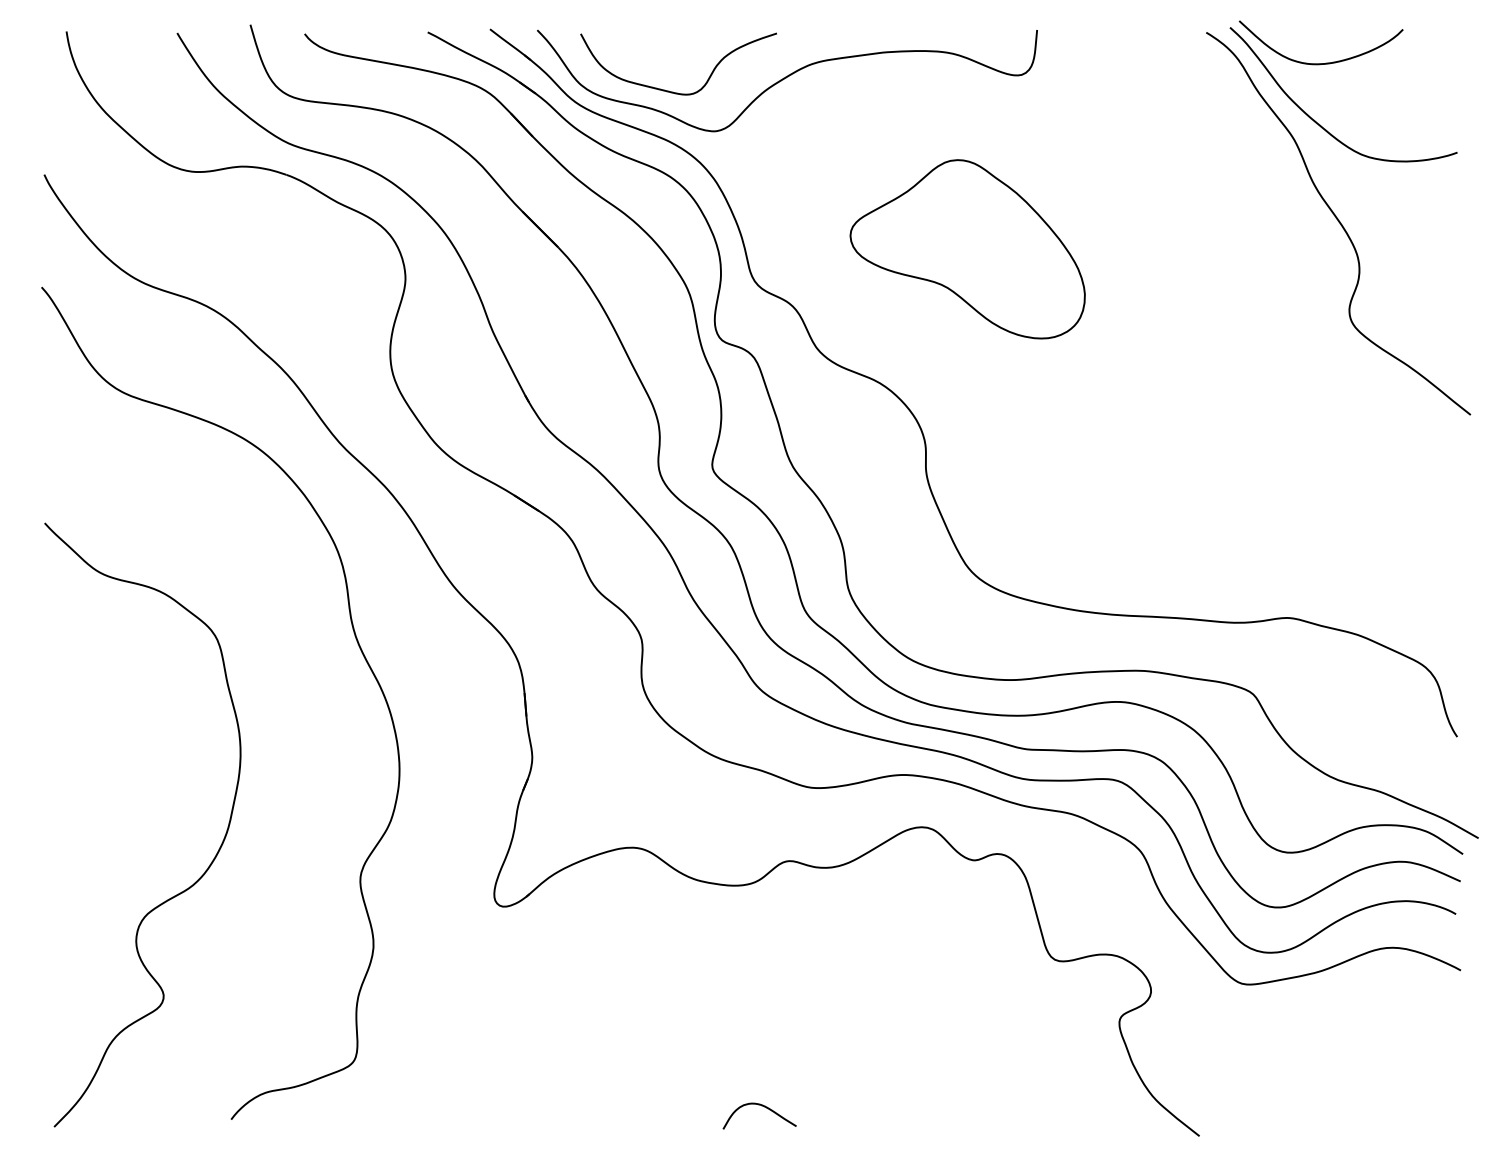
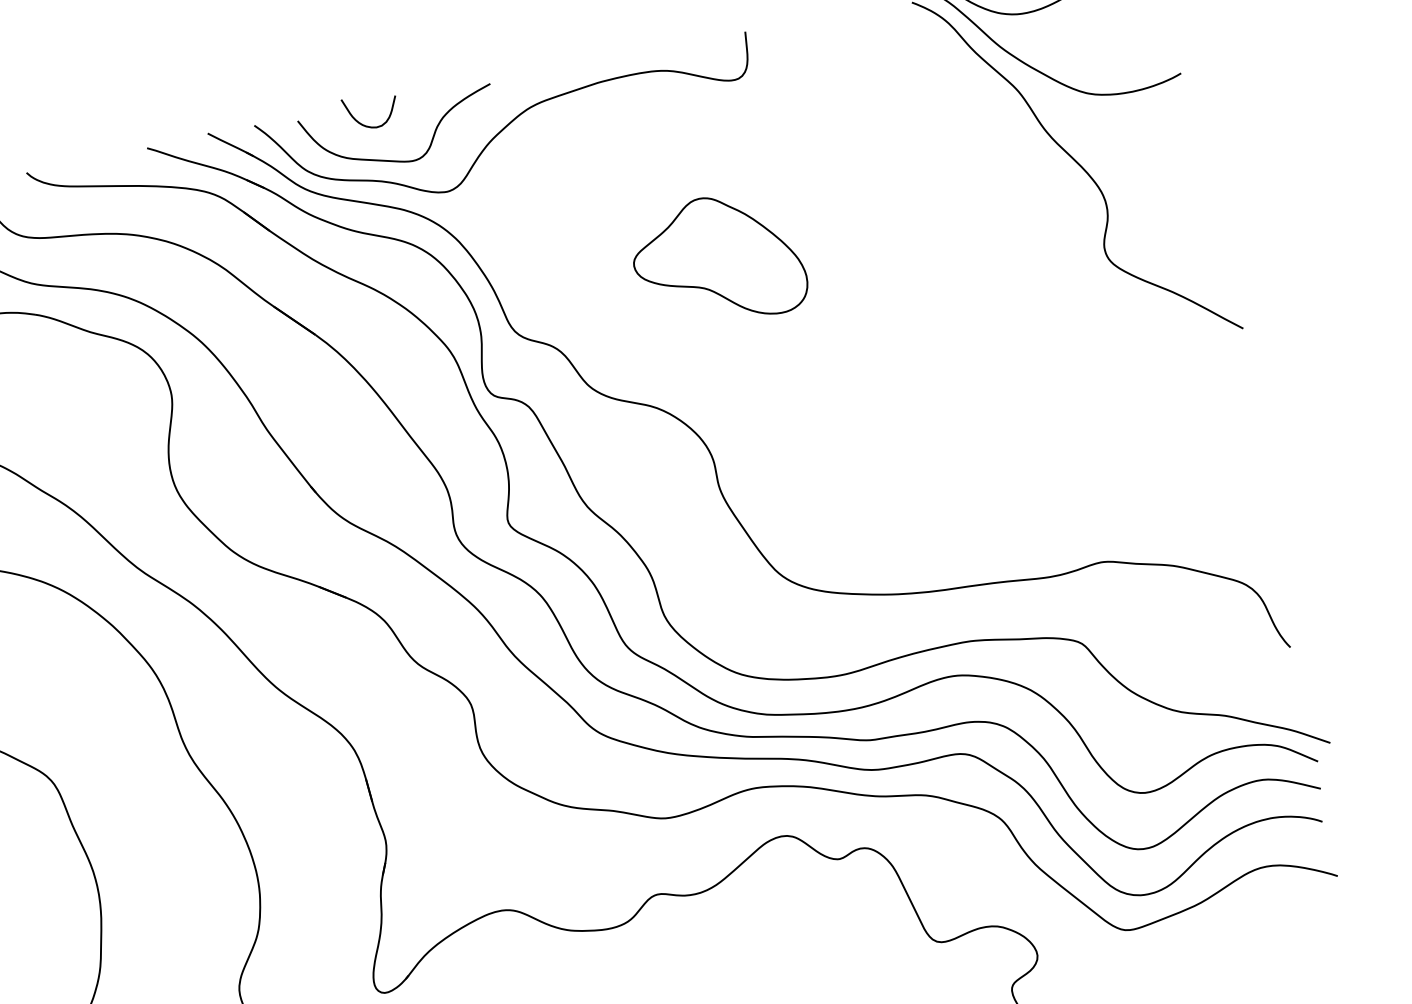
curve: (645, 49) -> (364, 124), added
part: (967, 248) -> (717, 259), size x0.71

